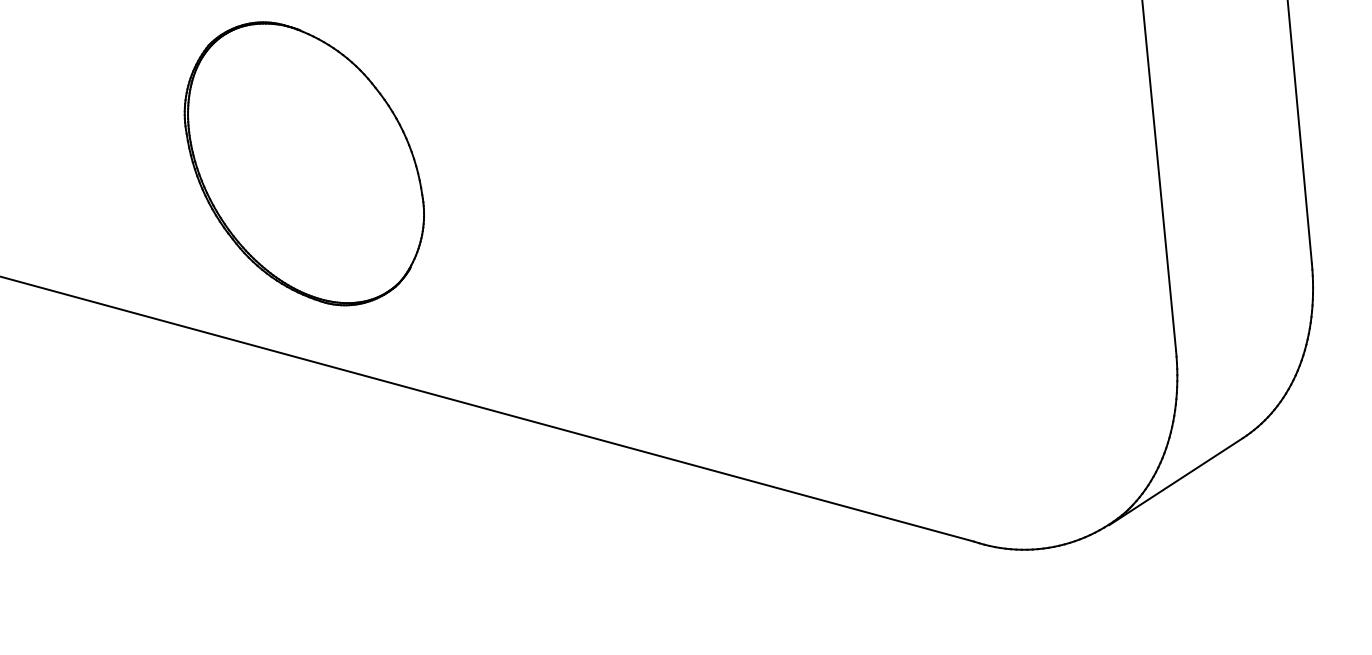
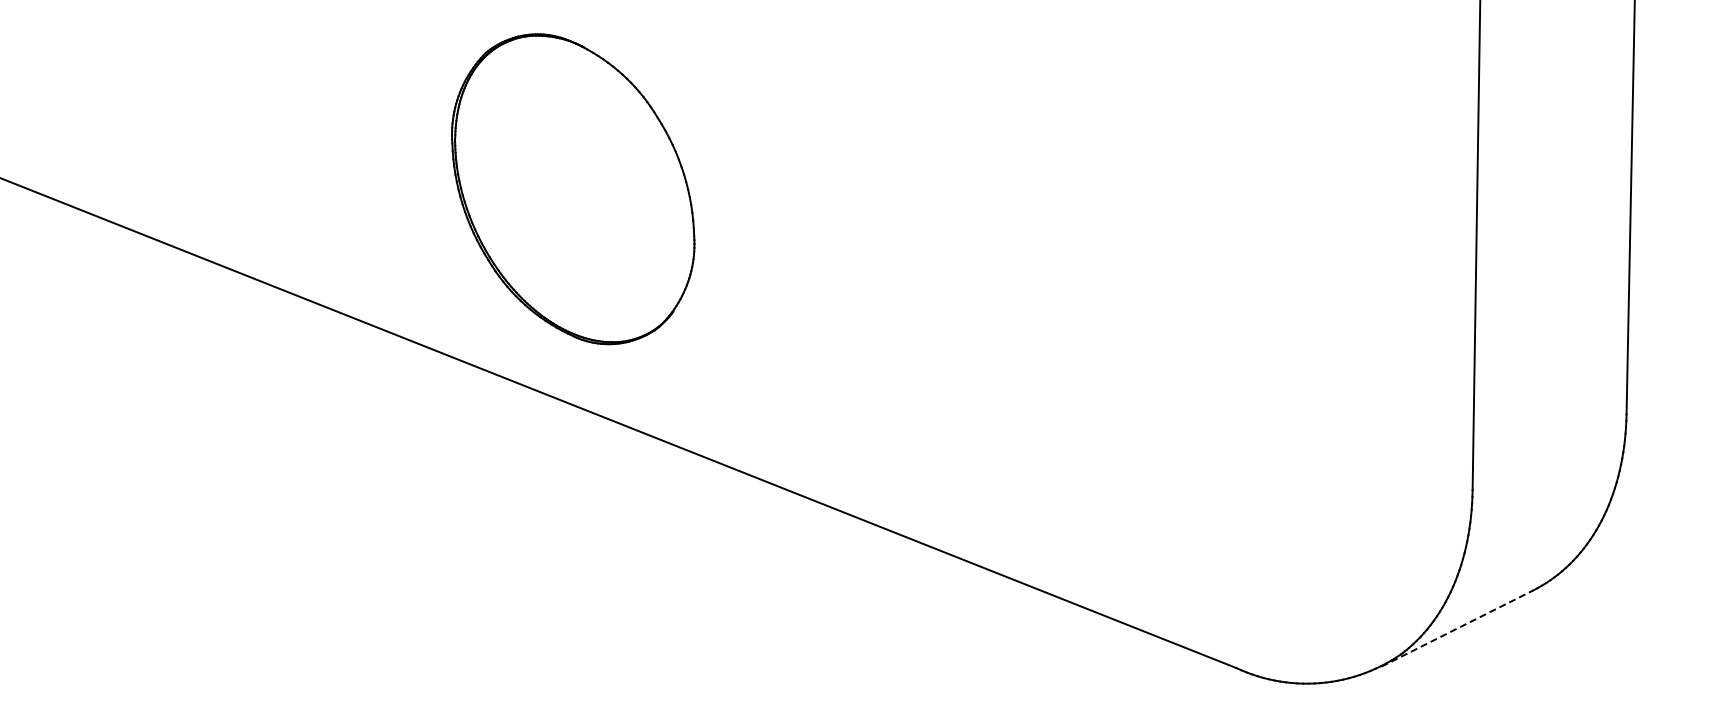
line: (1176, 481) -> (1457, 628), solid -> dashed

